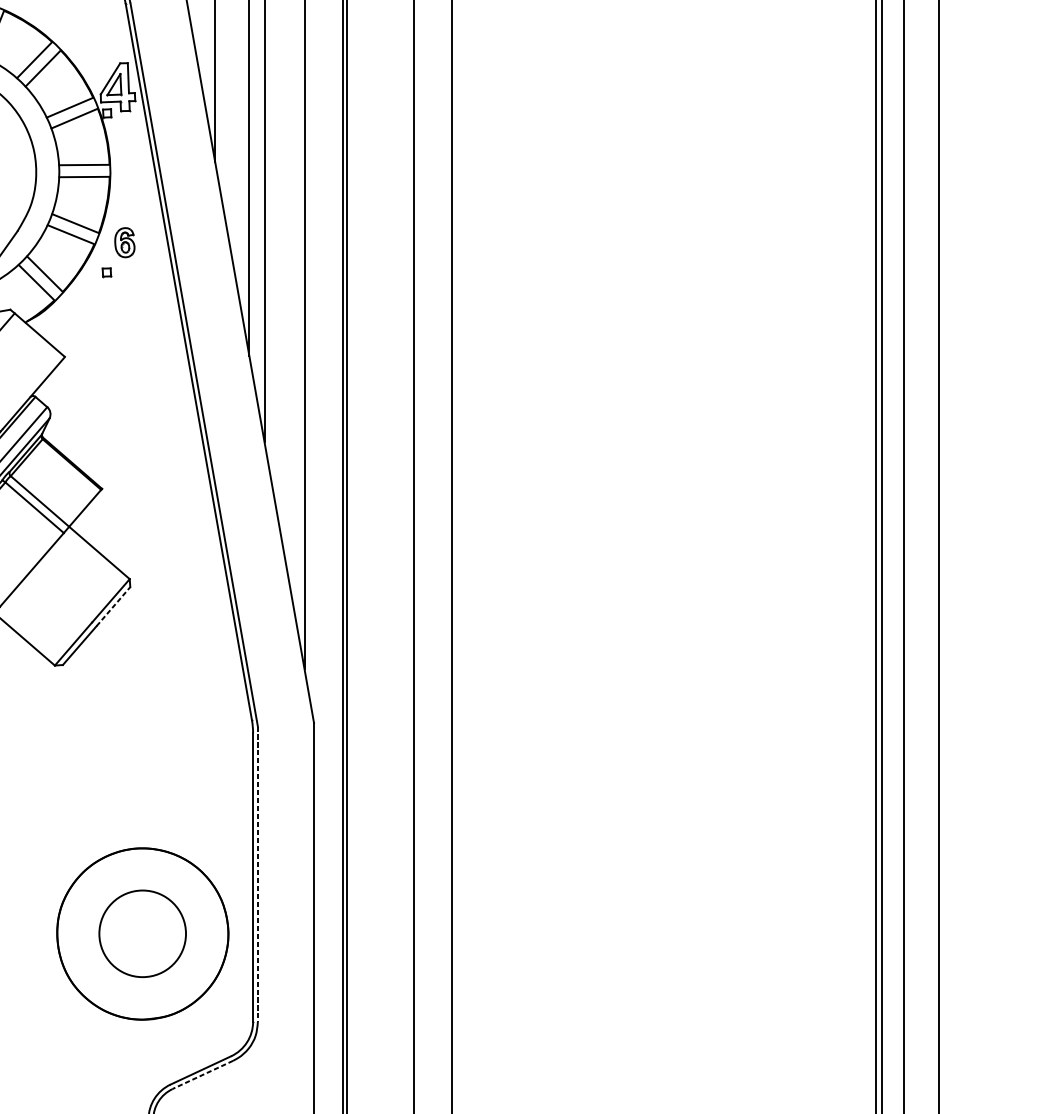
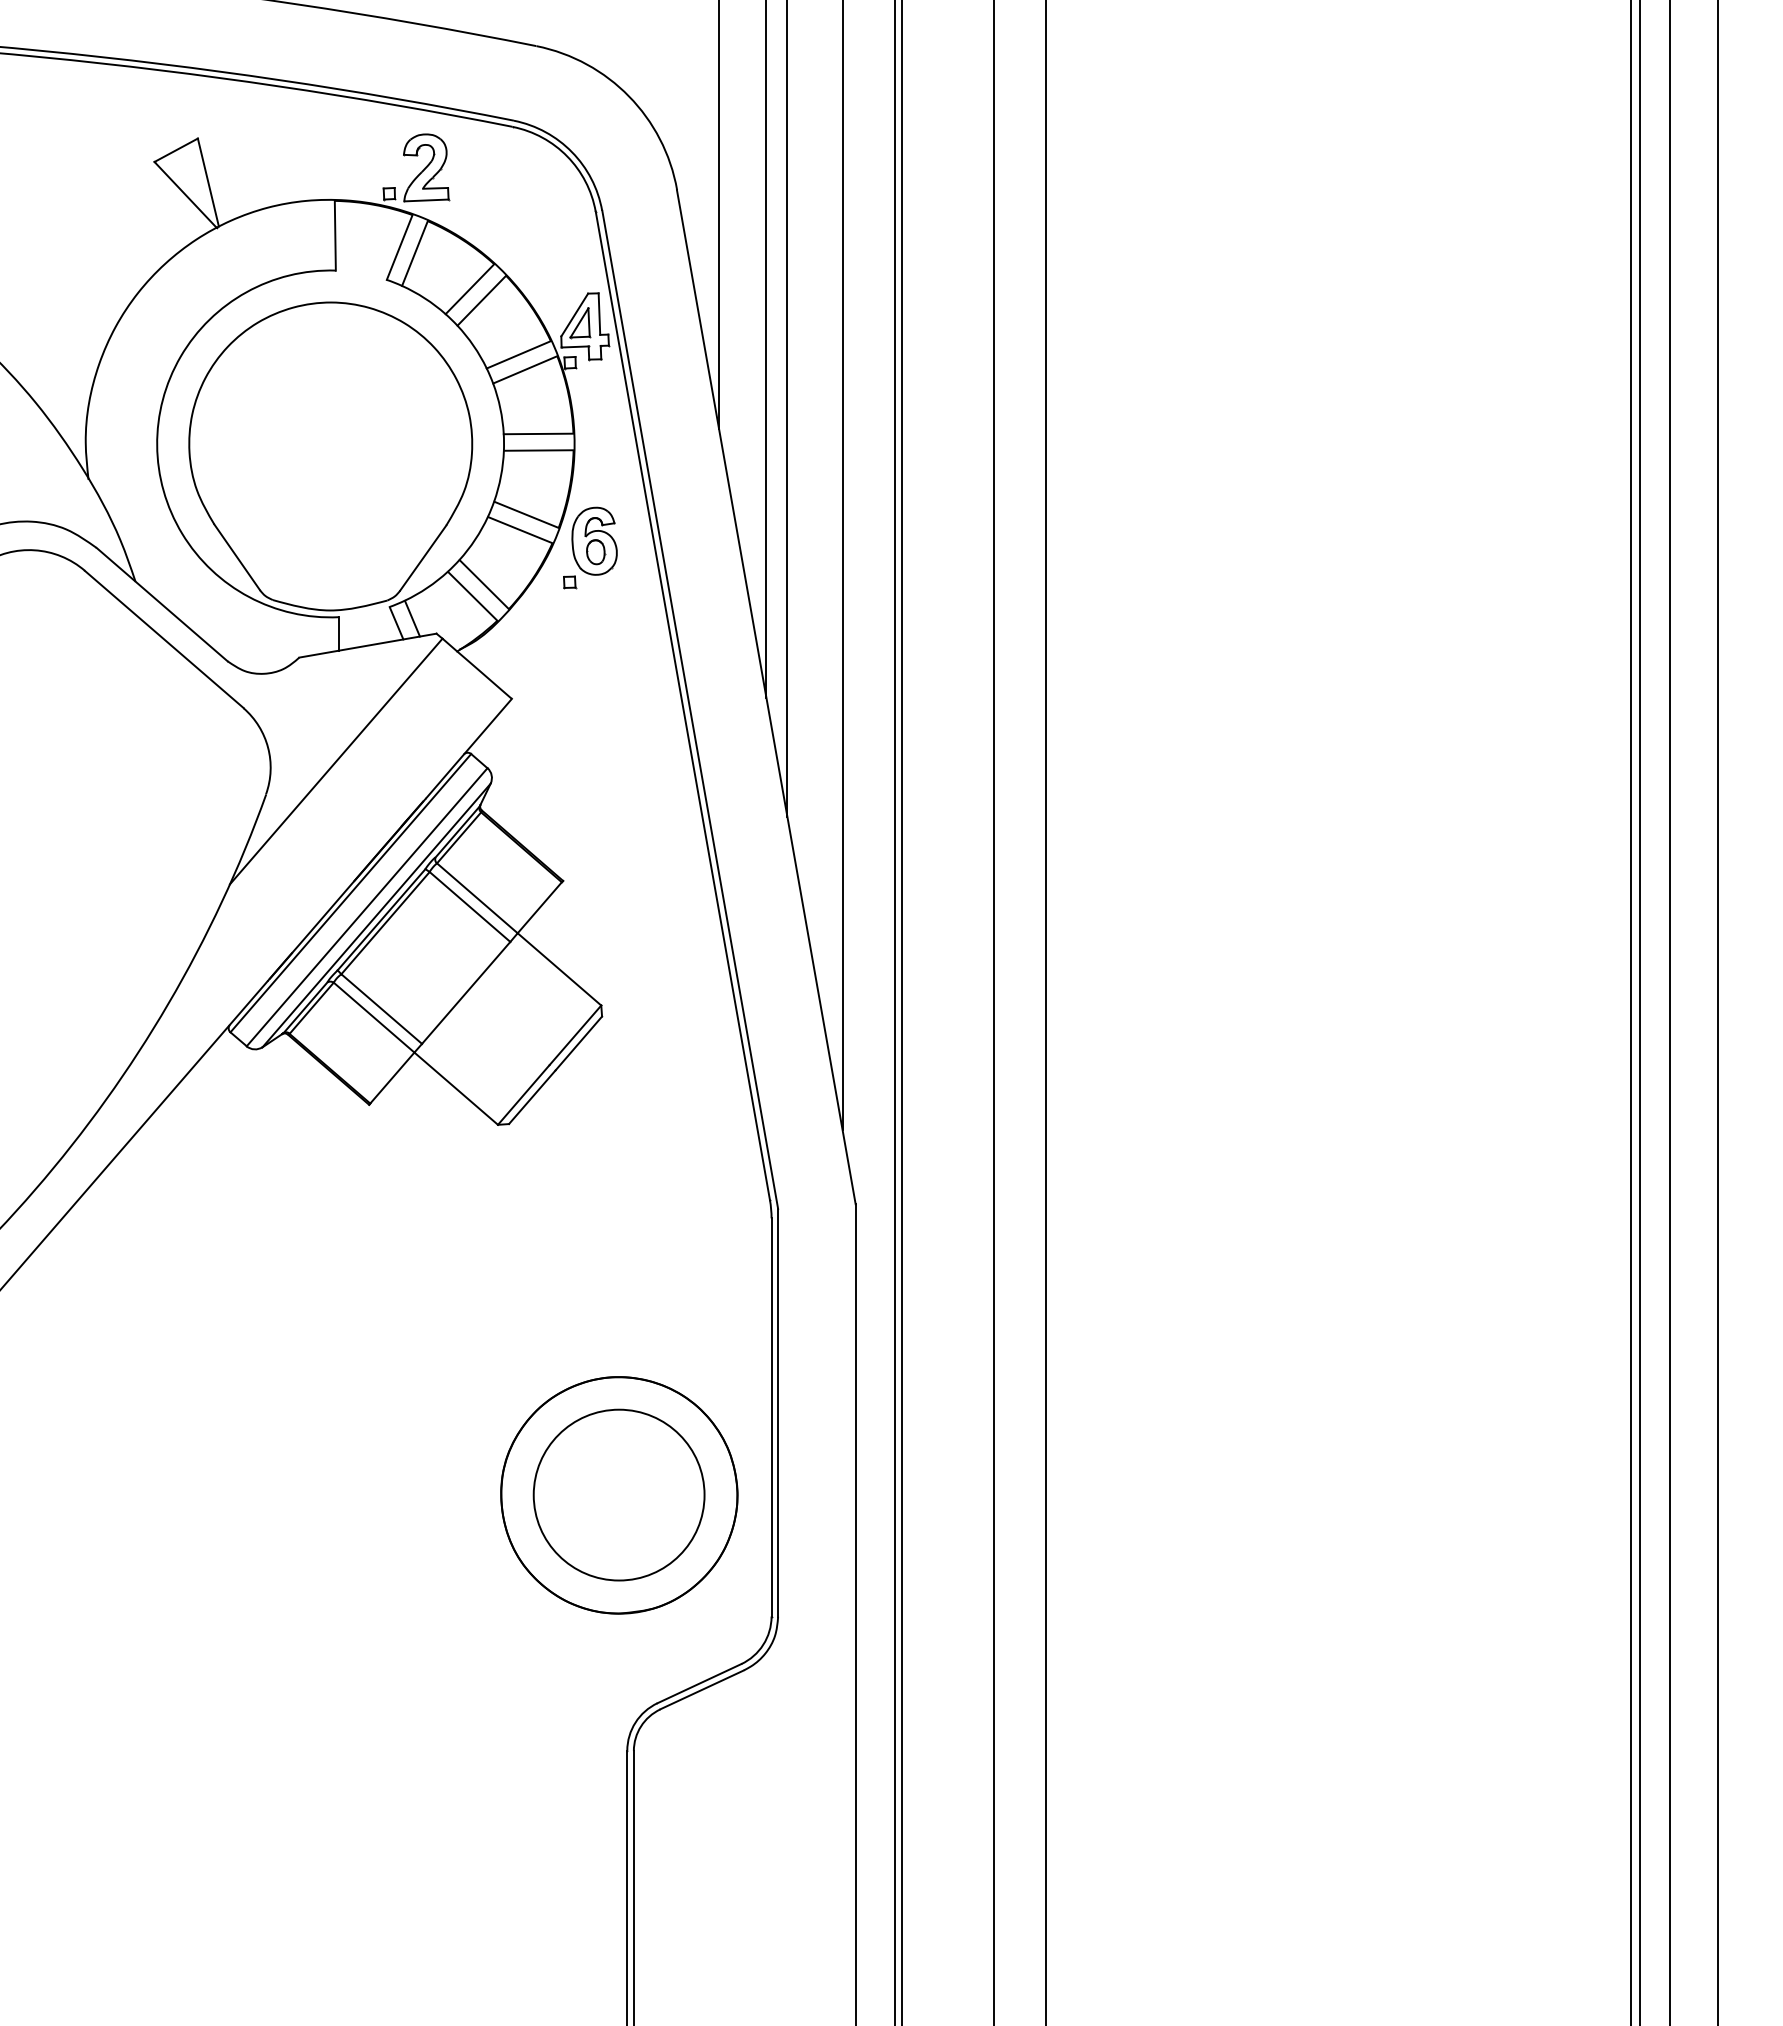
part: (124, 242) -> (594, 540), size x1.67
line: (113, 606) -> (578, 1043), dashed -> solid
line: (258, 873) -> (778, 1412), dashed -> solid
circle: (142, 933) -> (618, 1494), size x1.43
line: (202, 1075) -> (701, 1690), dashed -> solid

